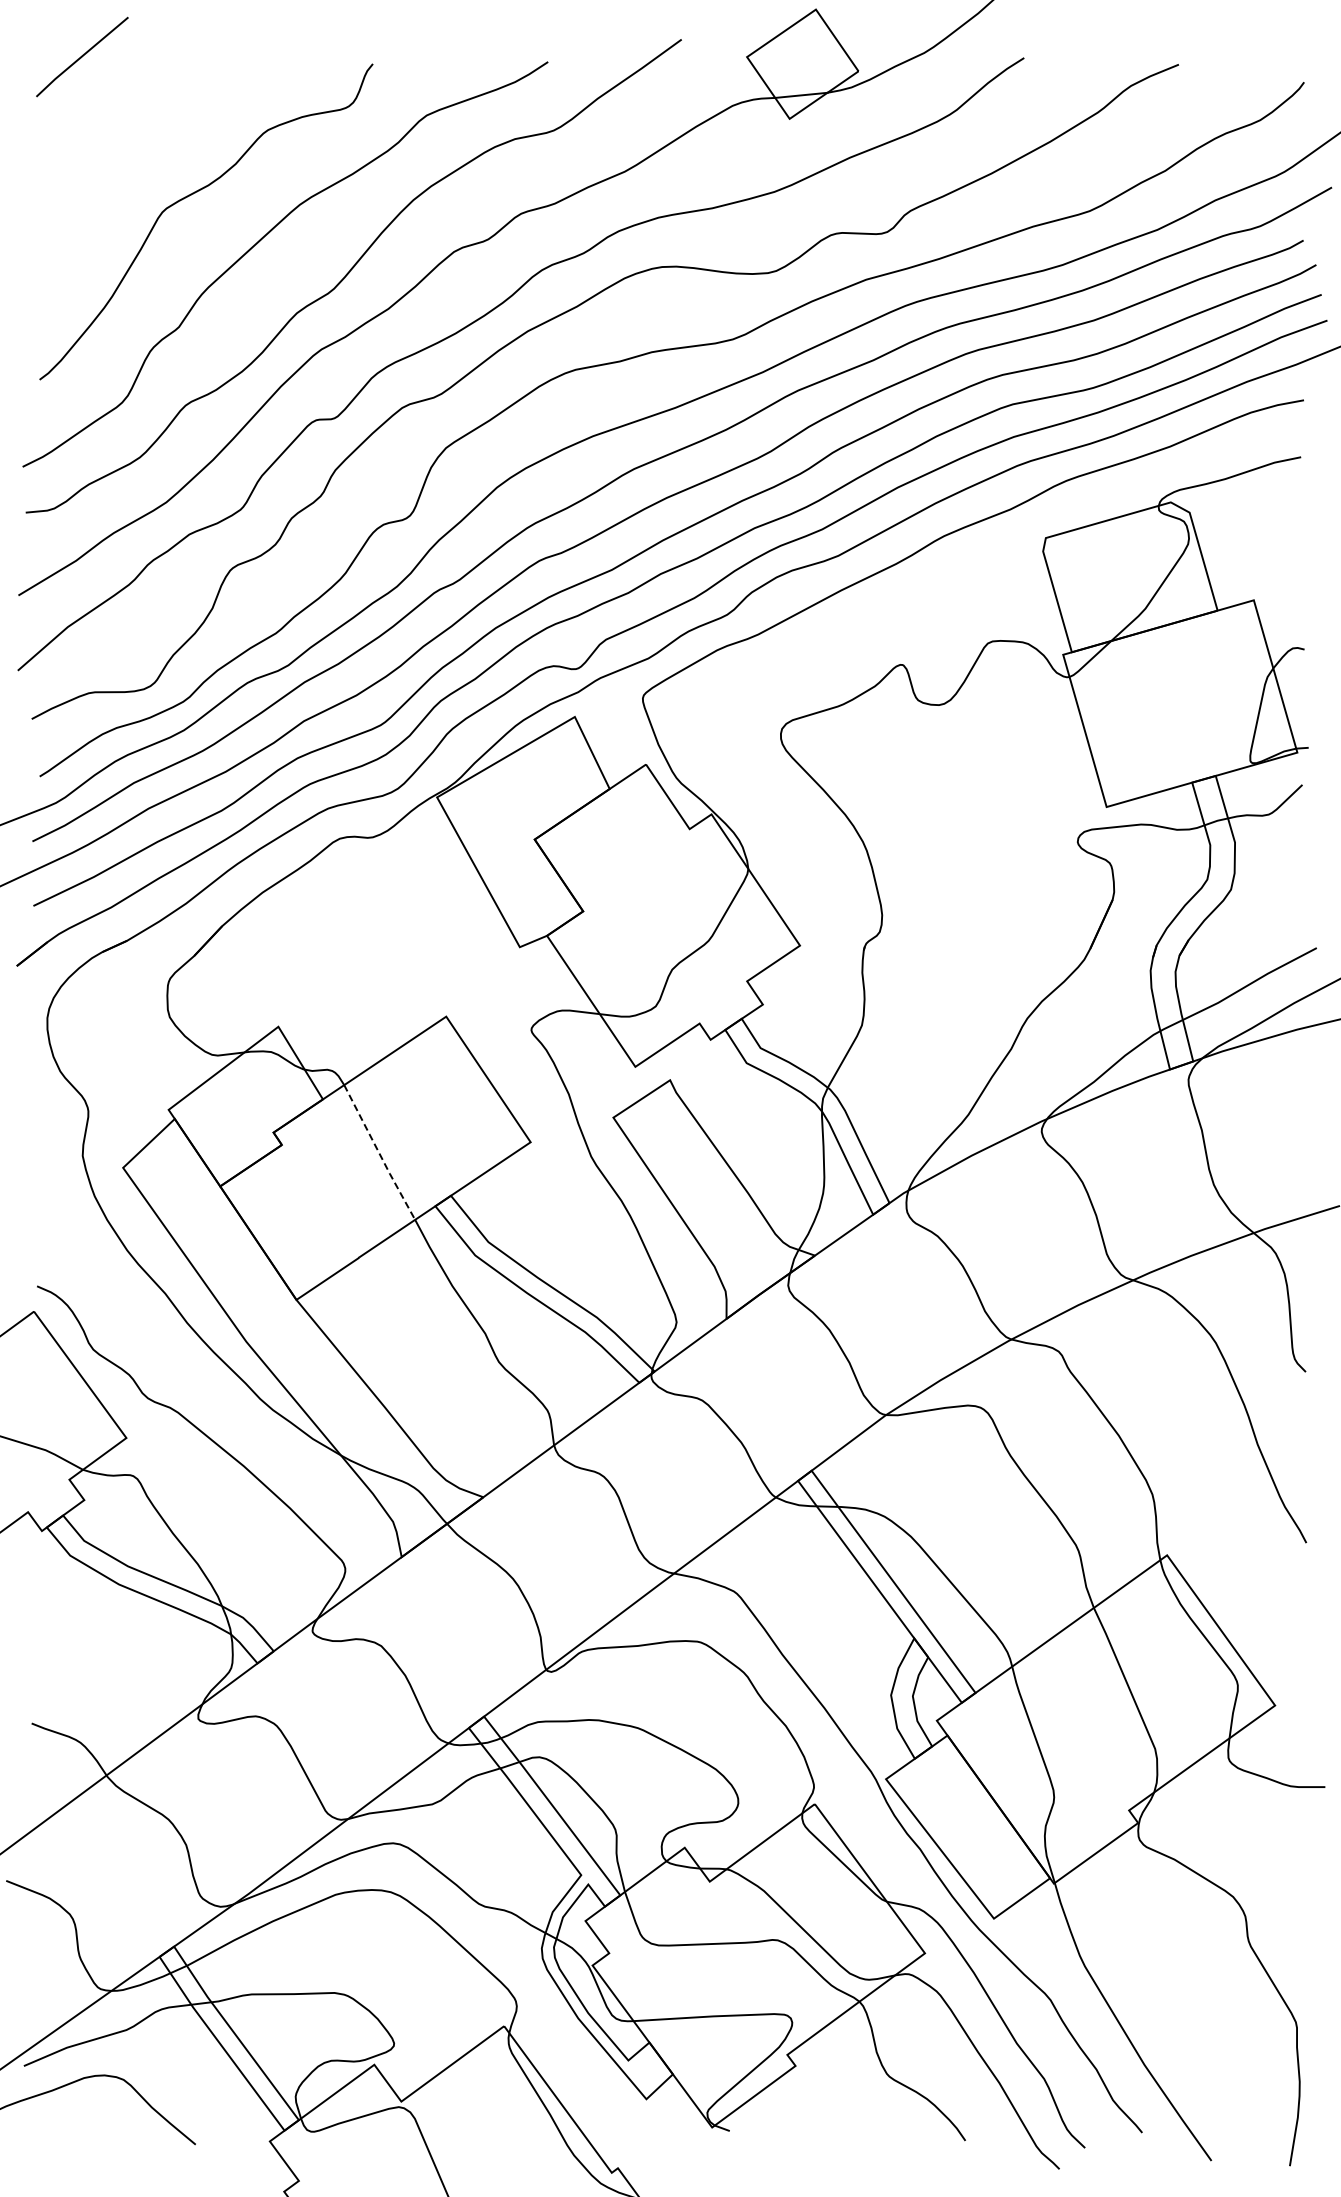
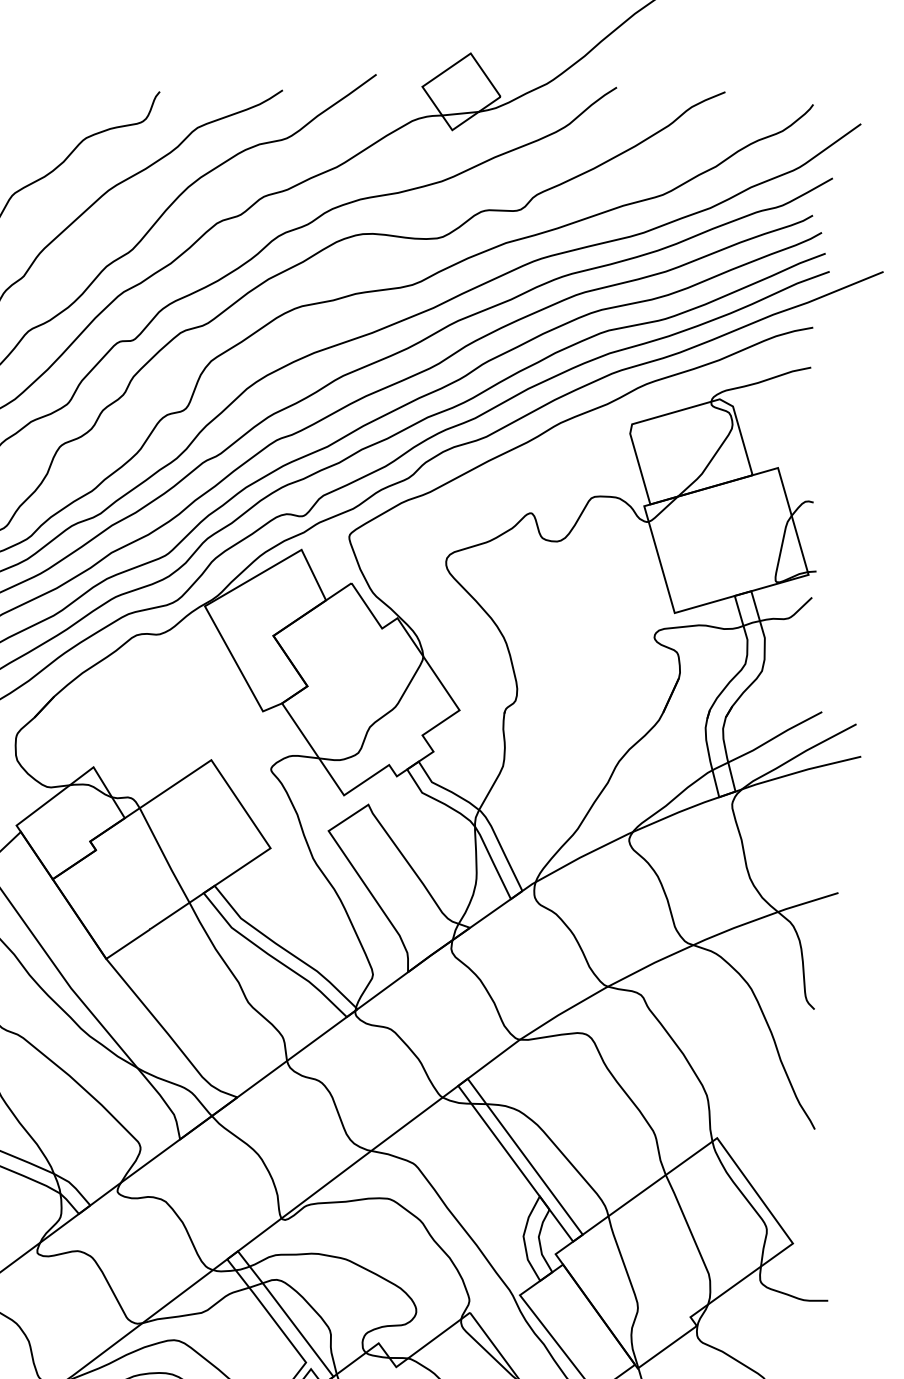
line: (379, 1153) -> (164, 856), dashed -> solid

